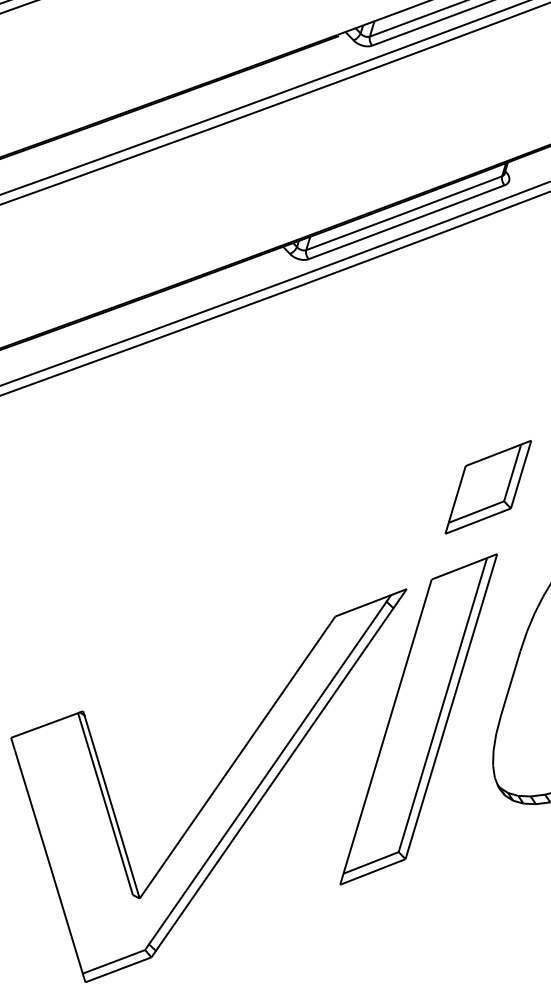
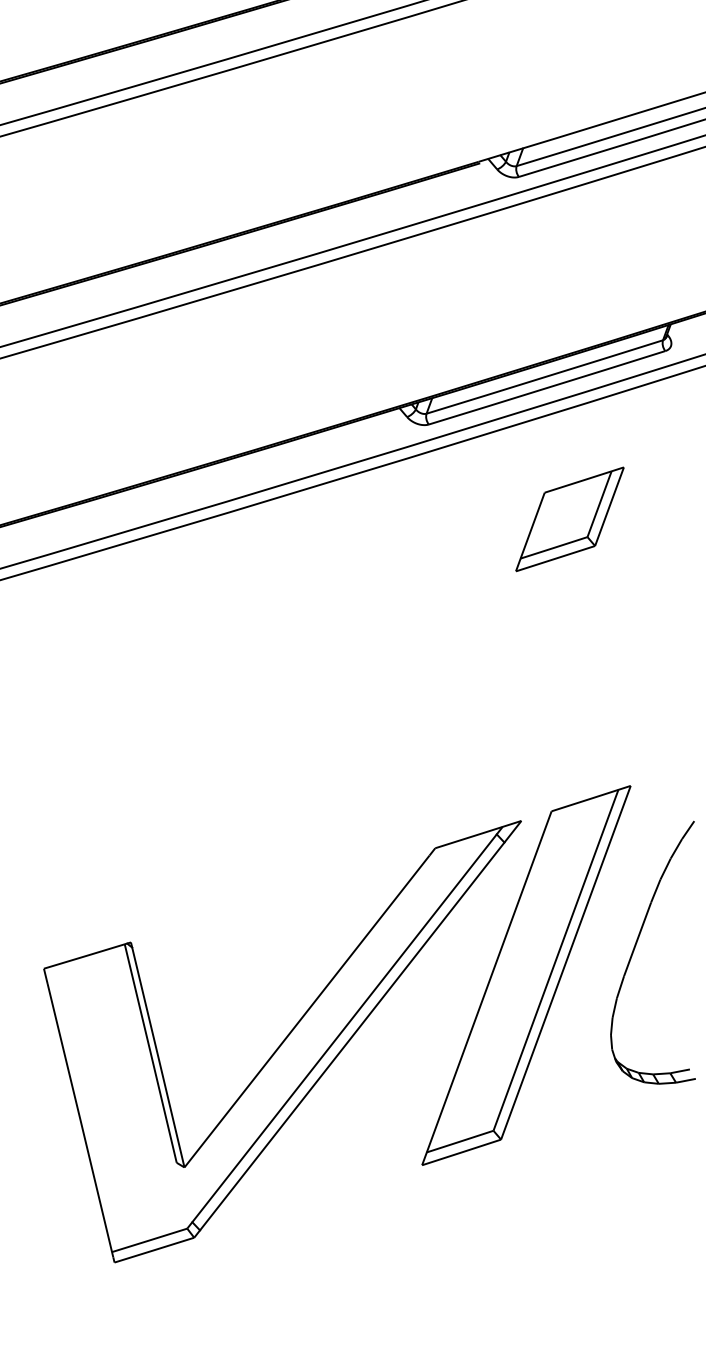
part: (488, 487) -> (569, 519), moved

